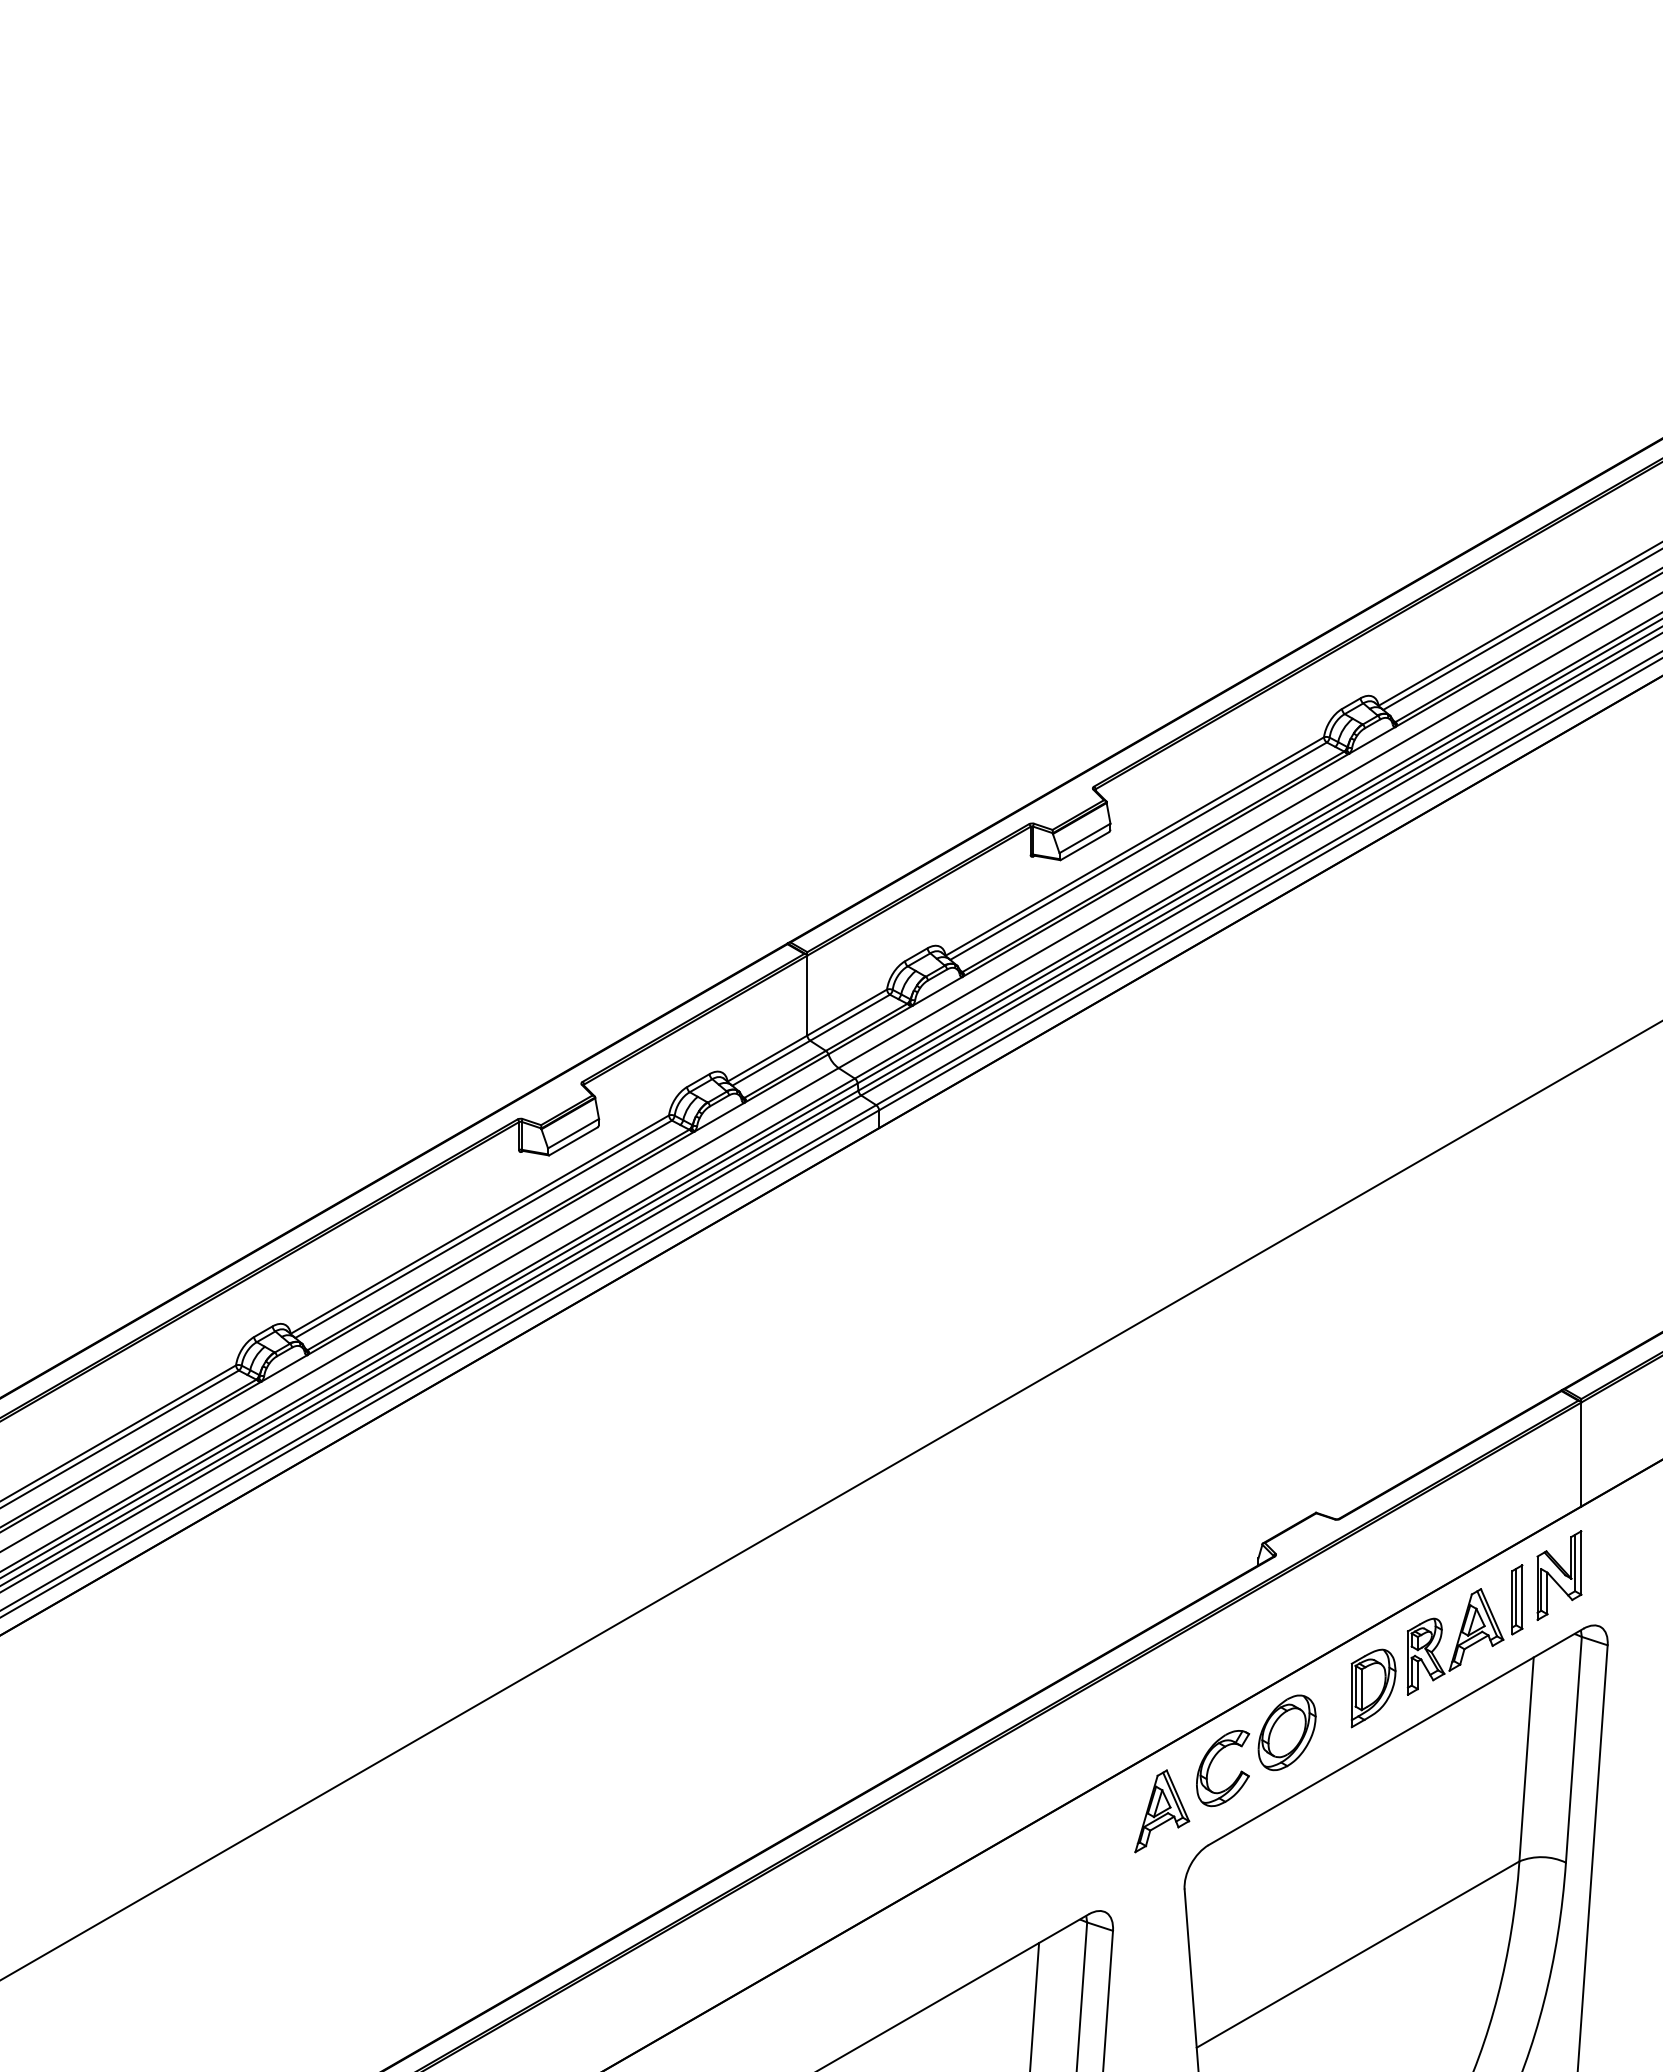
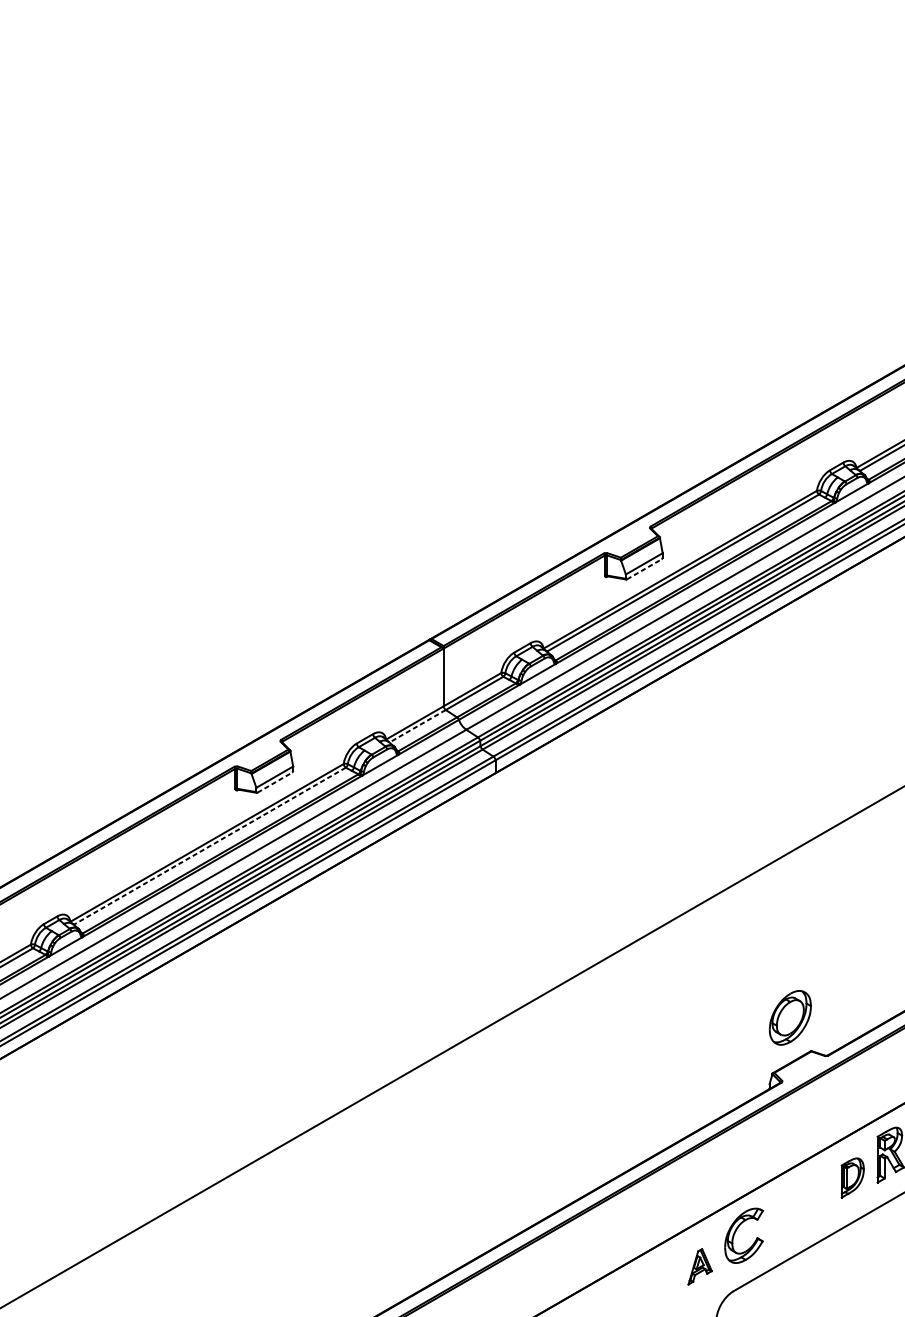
line: (1084, 846) -> (643, 569), solid -> dashed
line: (770, 1063) -> (417, 726), solid -> dashed
line: (573, 1141) -> (274, 782), solid -> dashed
line: (483, 1229) -> (209, 846), solid -> dashed
part: (1373, 1688) -> (852, 1178), size x0.7
part: (1286, 1732) -> (789, 1017), moved
part: (1162, 1811) -> (700, 1266), size x0.6

